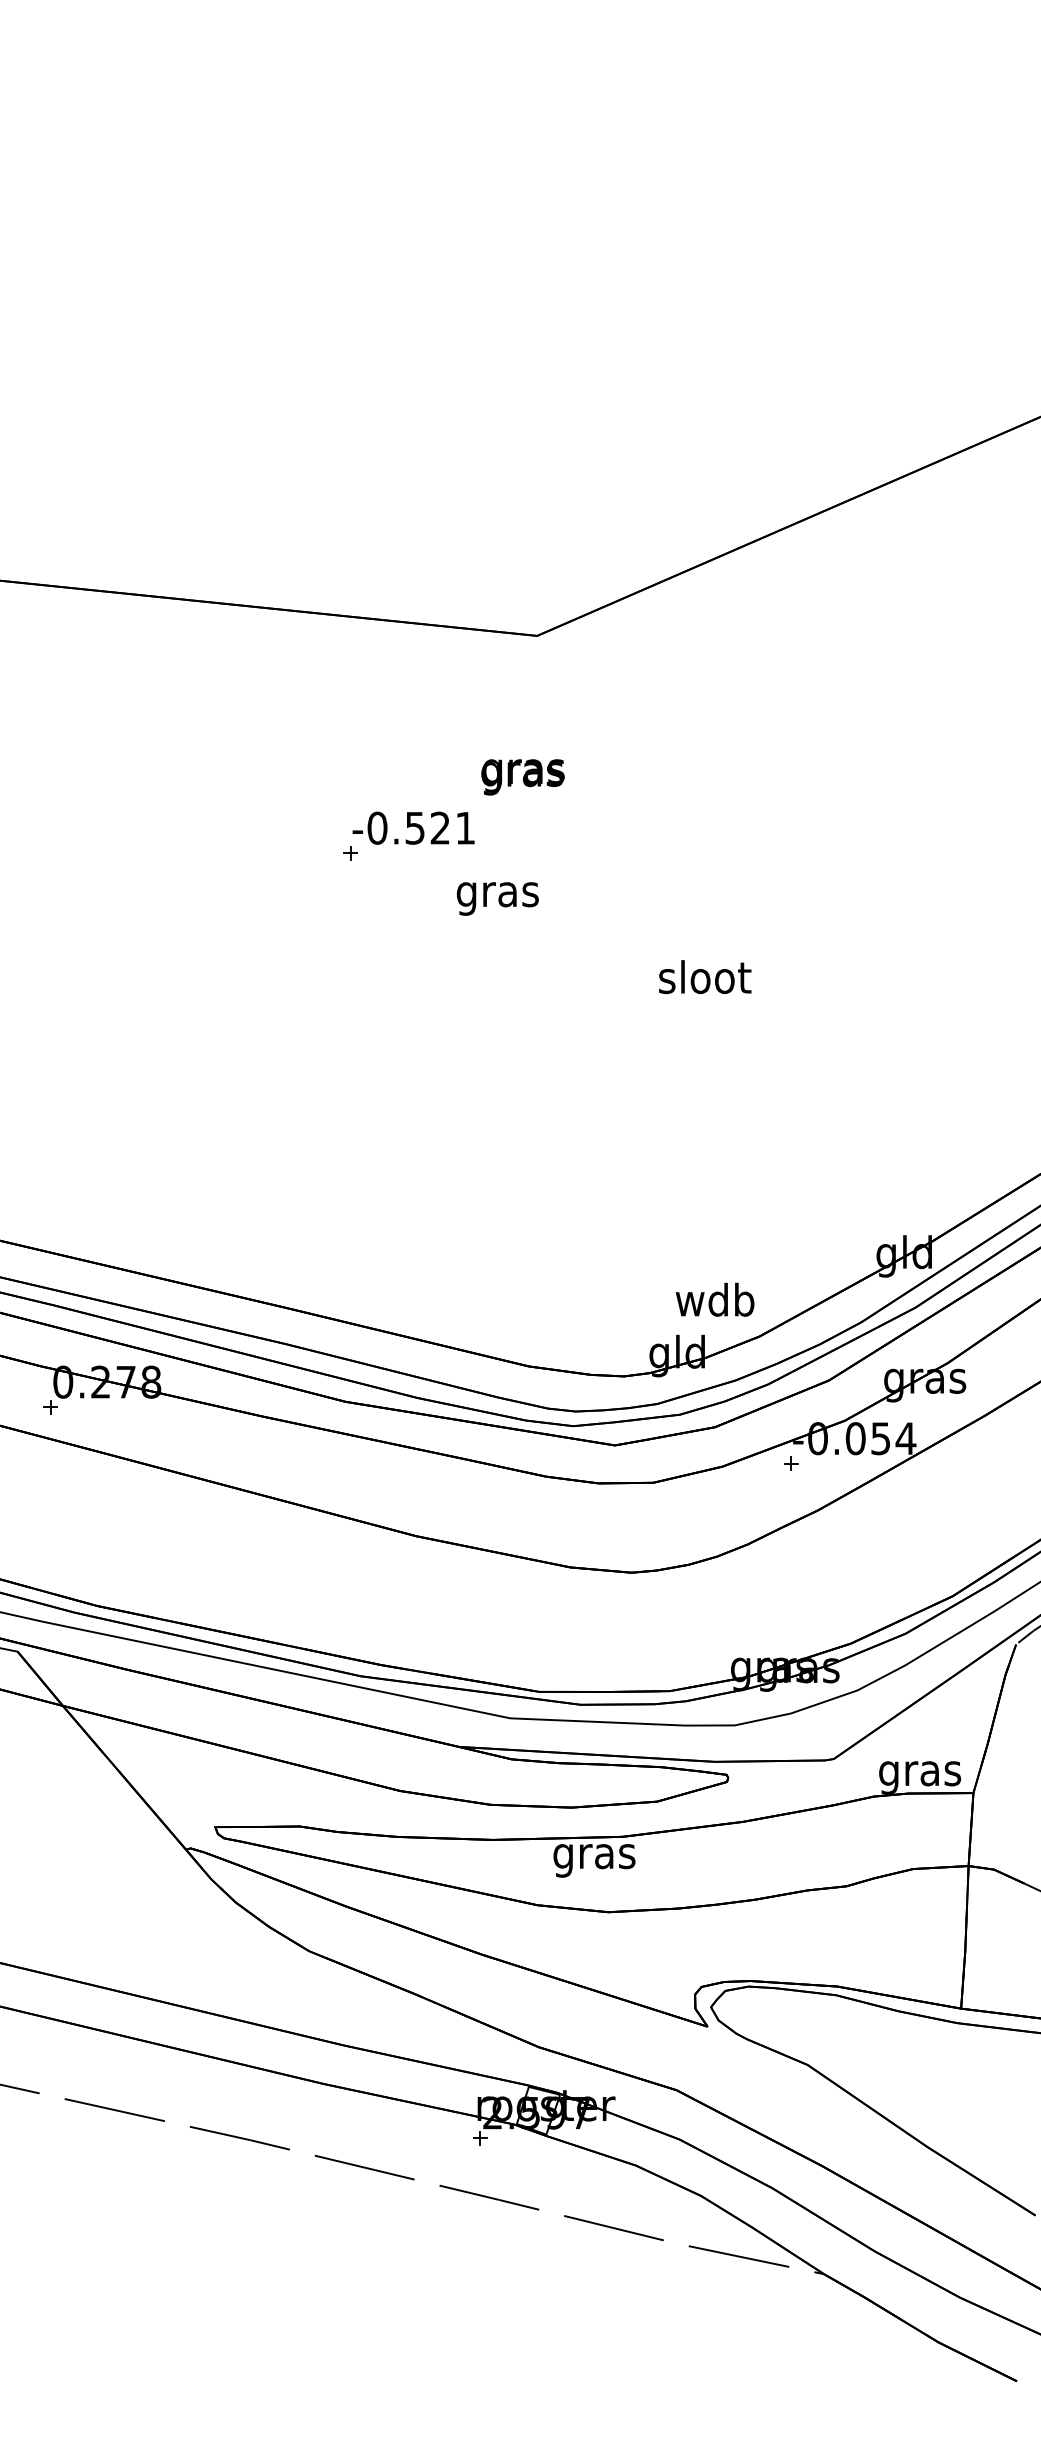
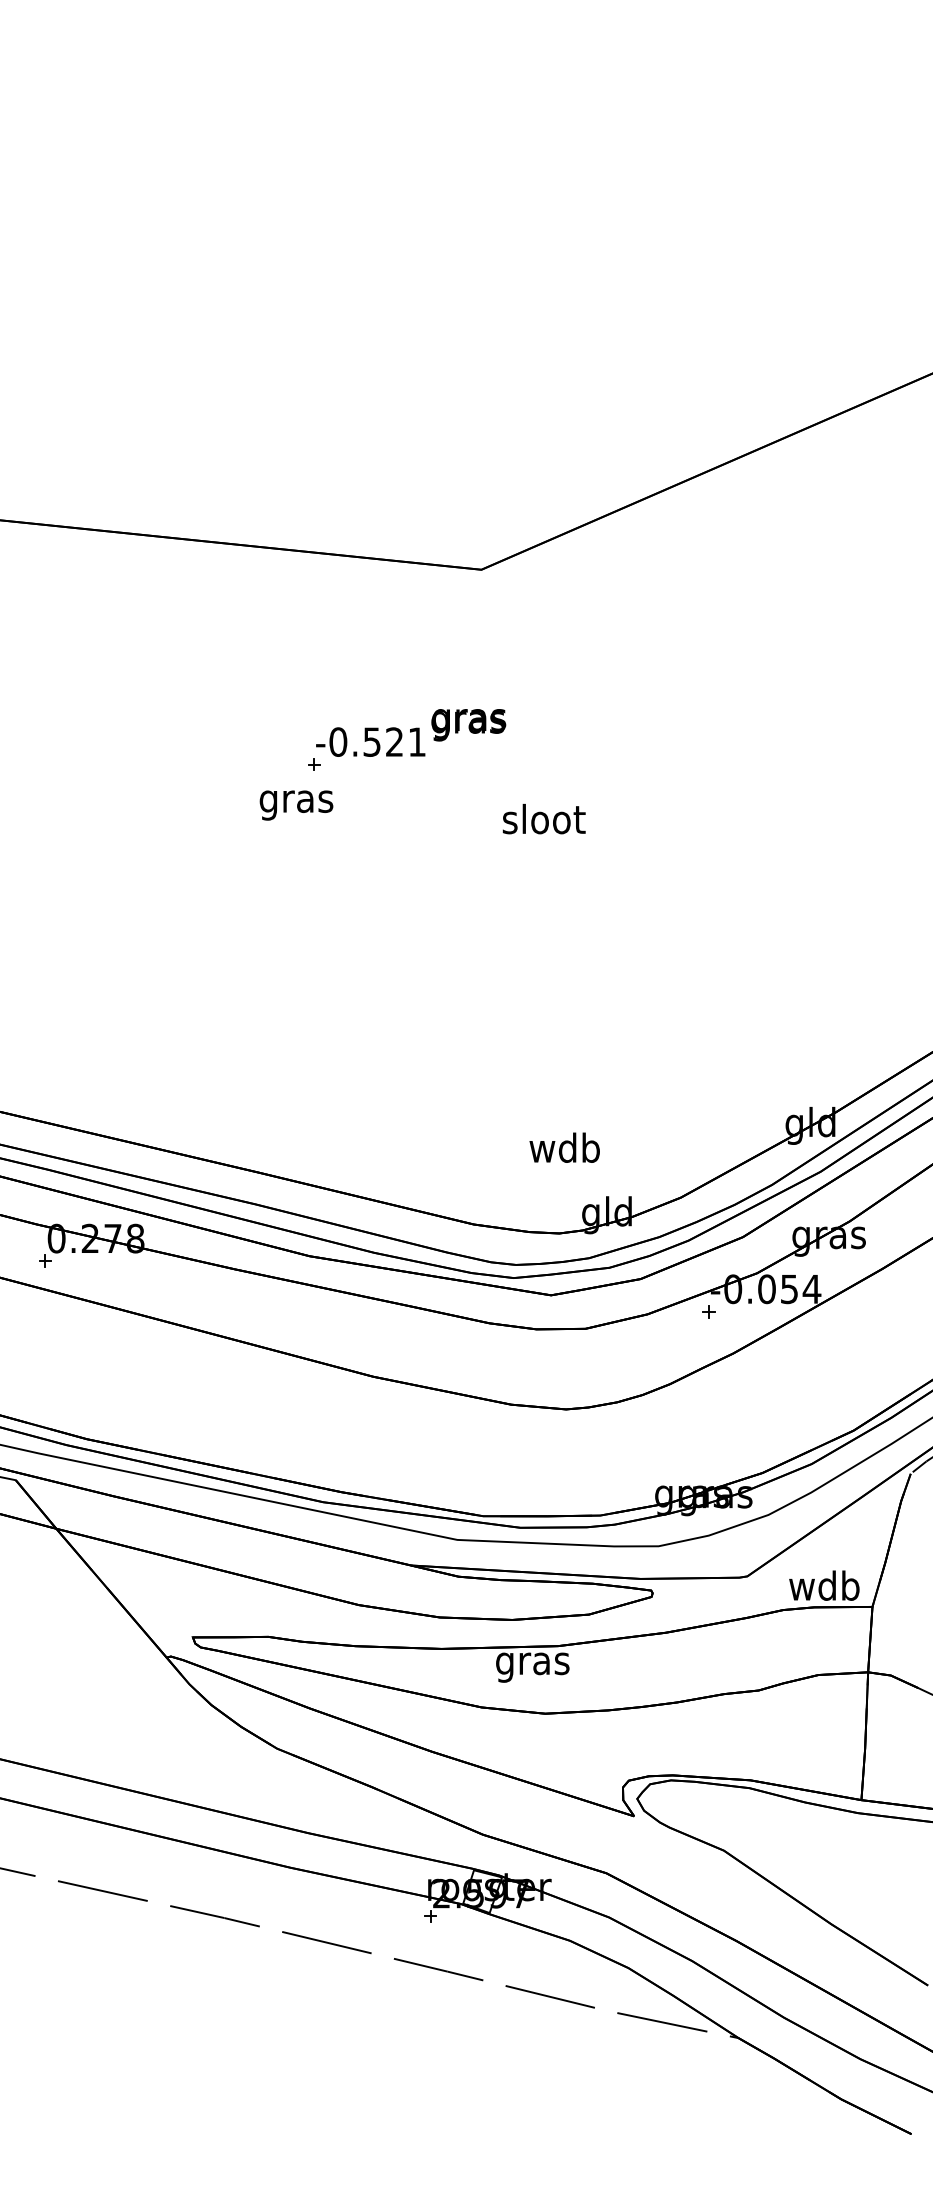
text: (522, 777) -> (468, 725), moved
text: (497, 898) -> (296, 805), moved
text: (705, 977) -> (544, 819), moved
text: (714, 1299) -> (564, 1147), moved
text: (920, 1773) -> (825, 1589), gras -> wdb

